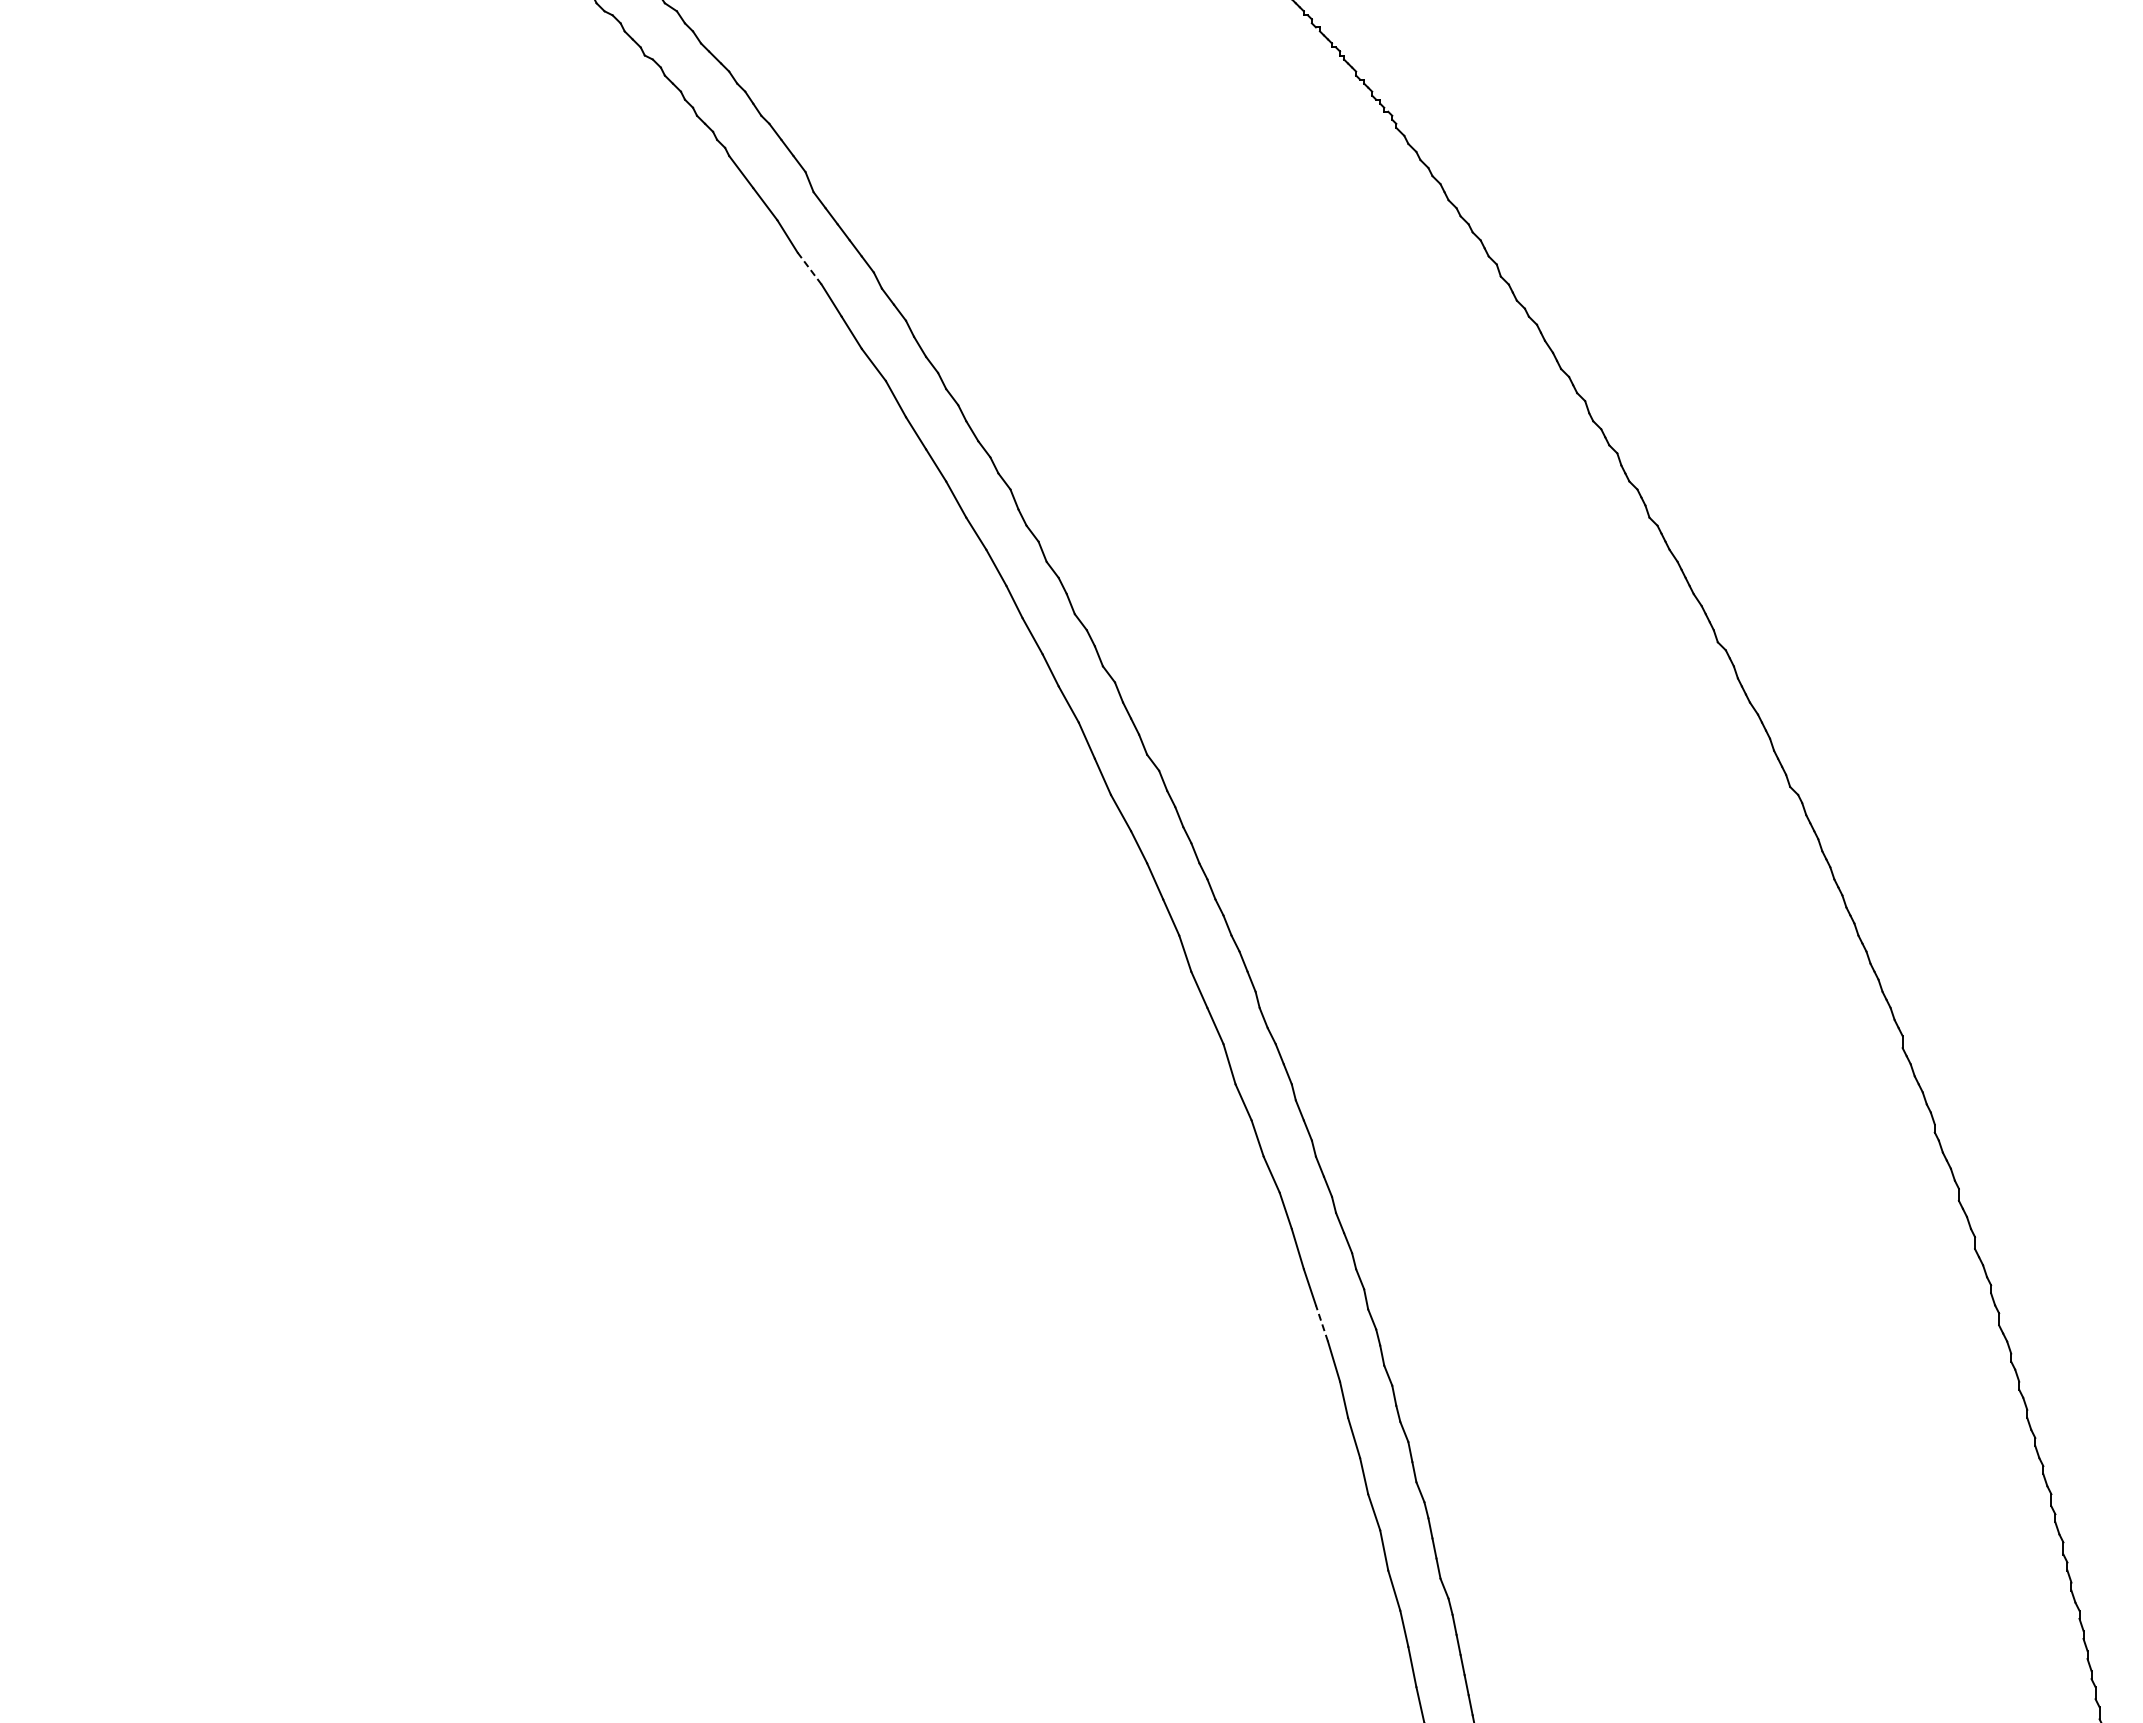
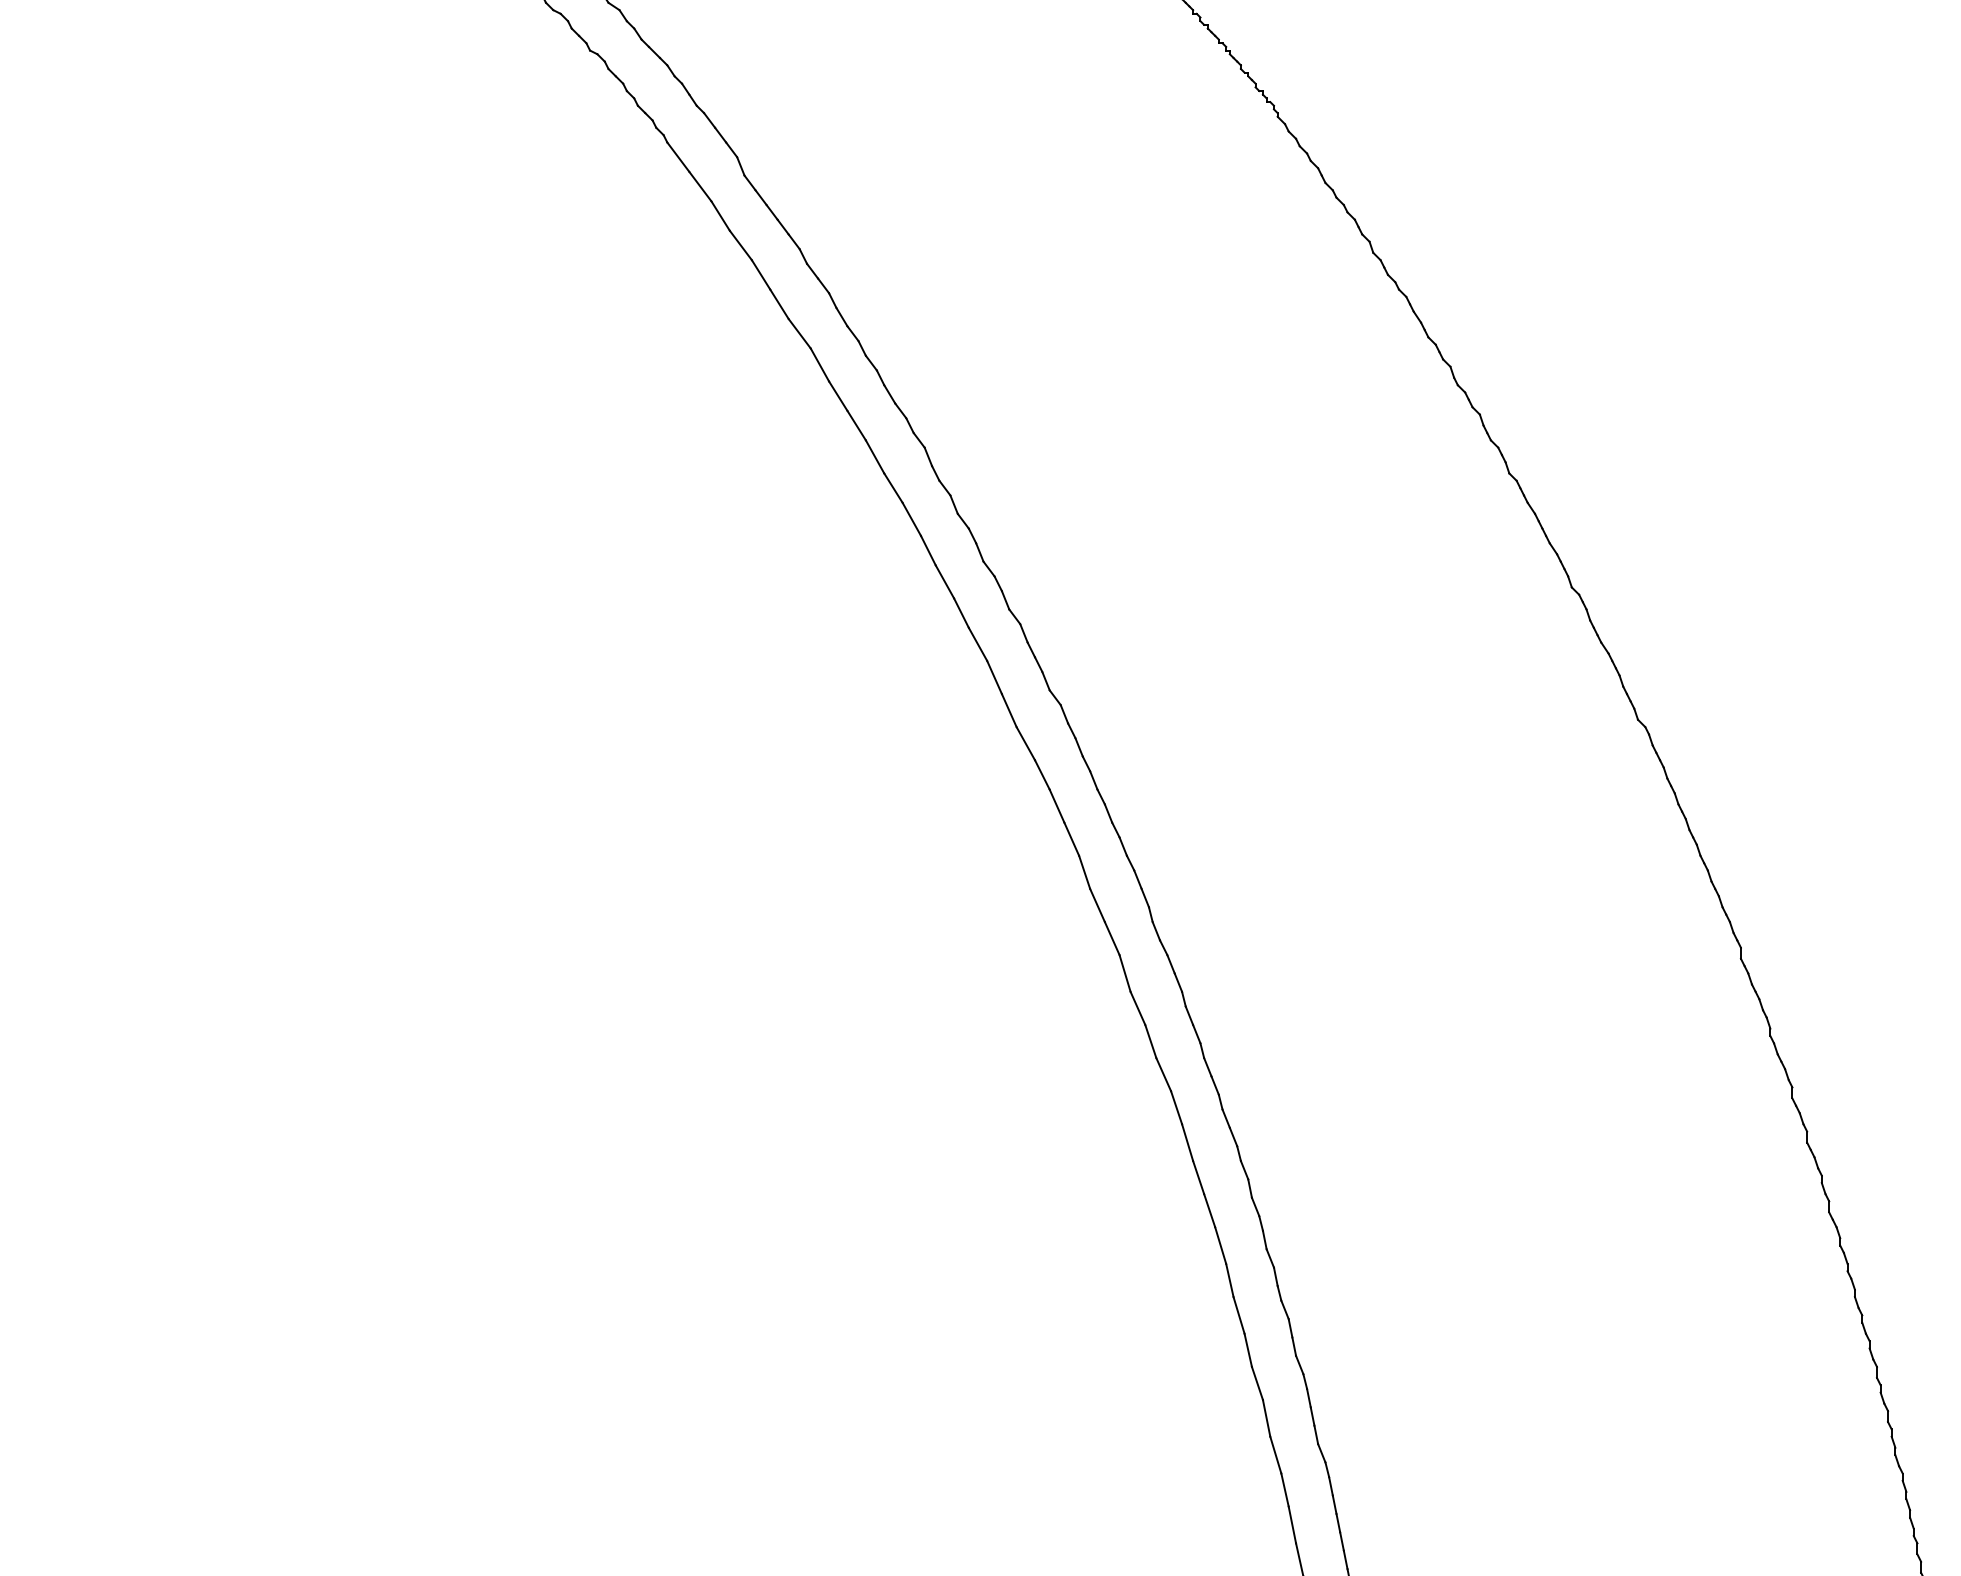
line: (809, 268) -> (740, 245), dashed -> solid
line: (1321, 1322) -> (1209, 1209), dashed -> solid

